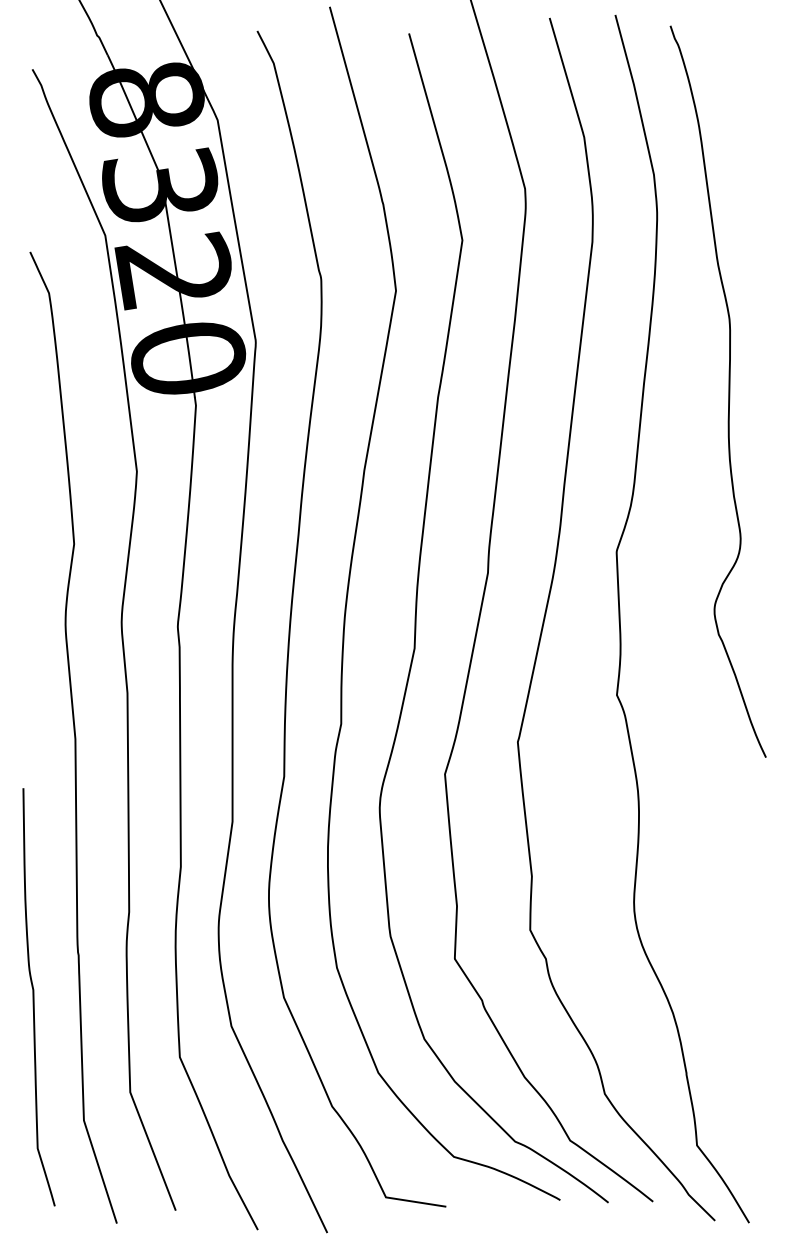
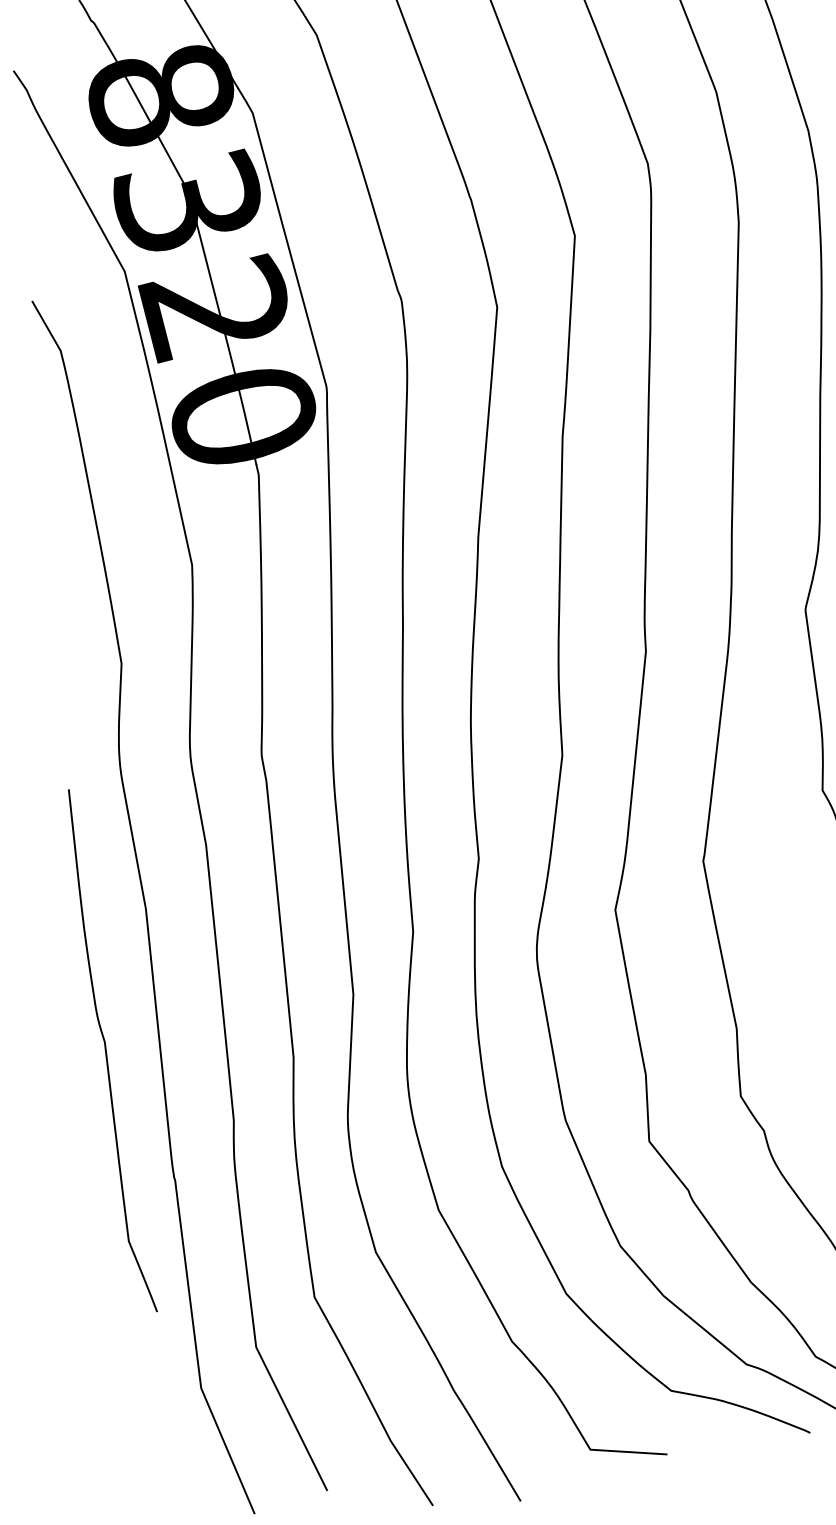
curve: (34, 997) -> (107, 1051), moved

